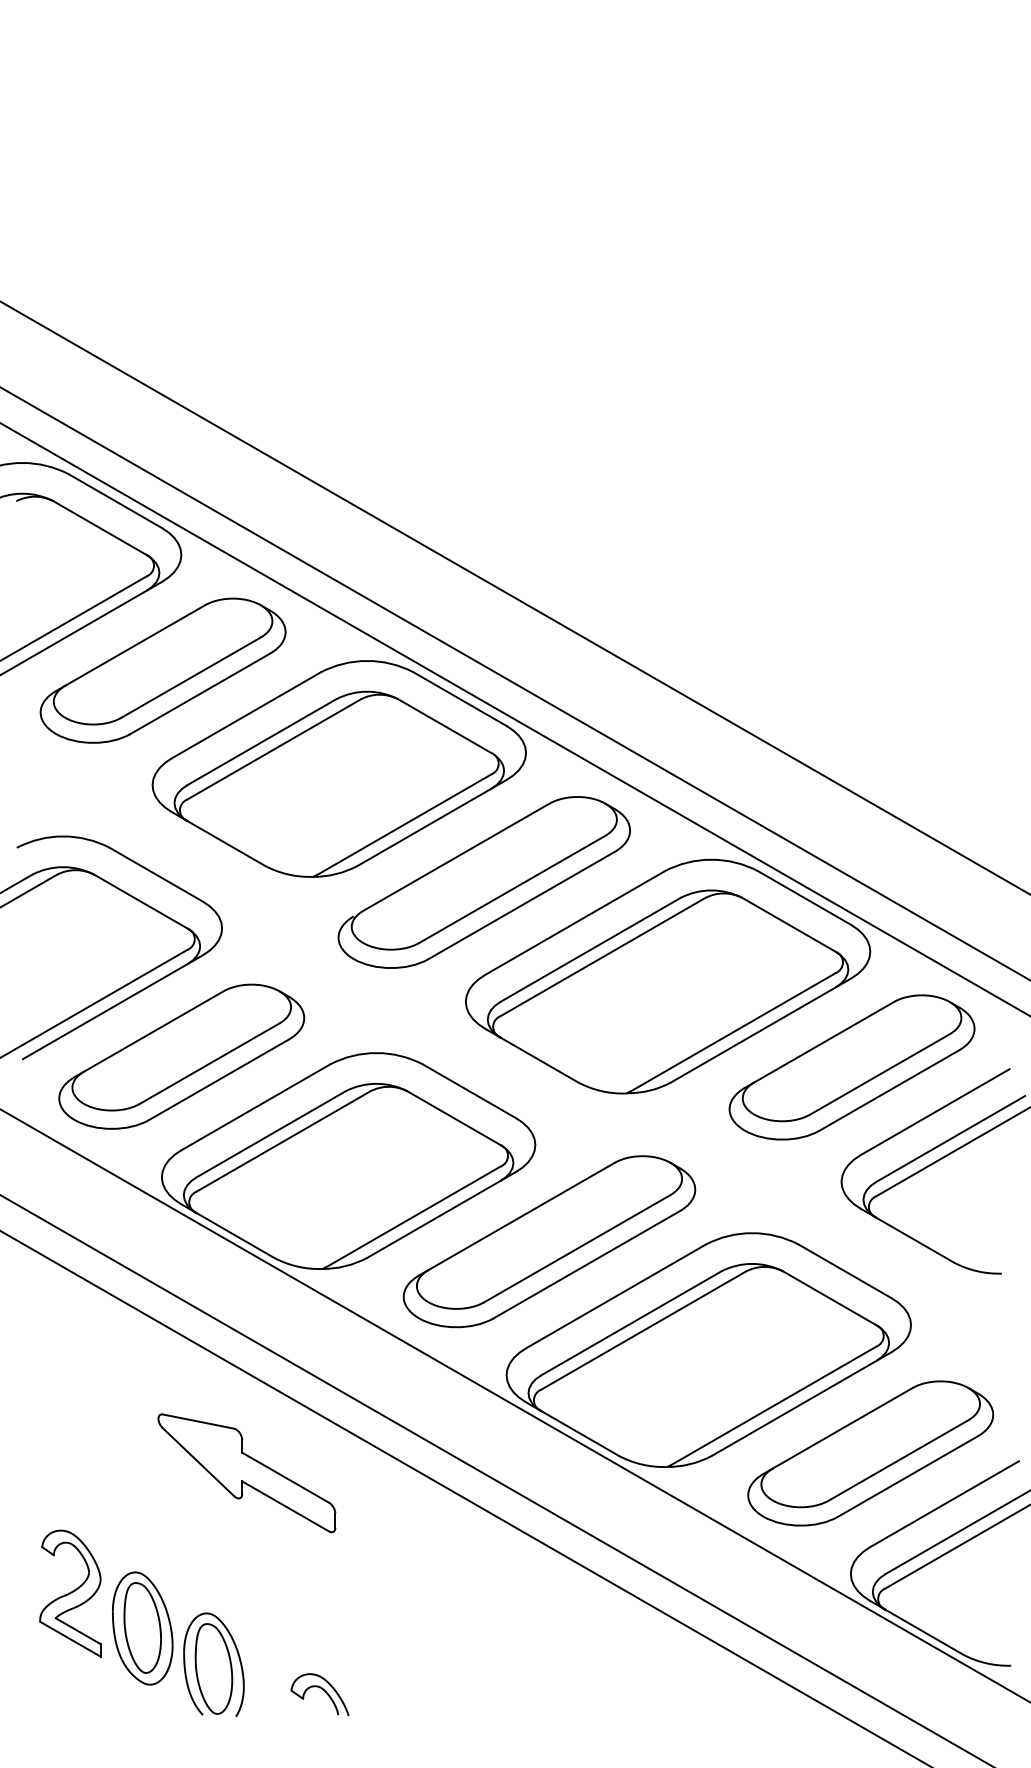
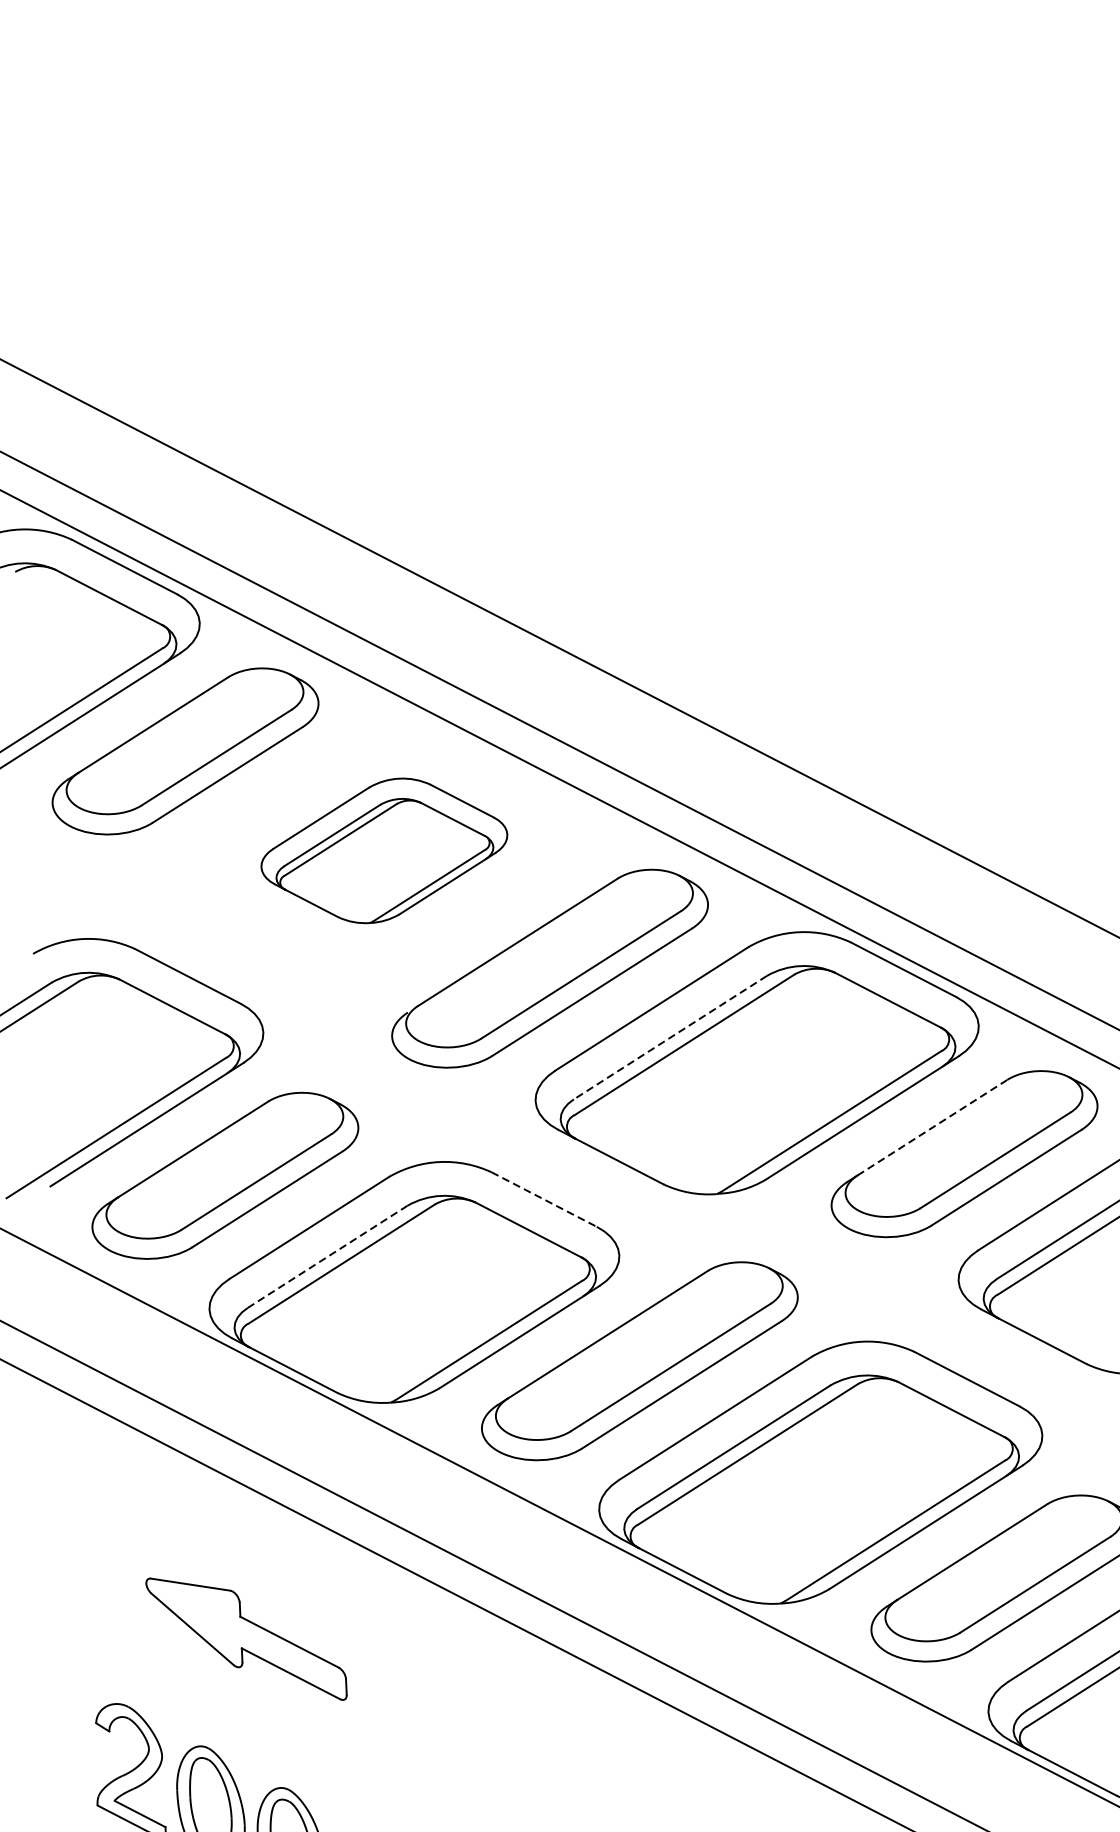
part: (338, 768) -> (383, 850), size x0.6
line: (590, 949) -> (670, 1037), solid -> dashed
line: (824, 1042) -> (932, 1127), solid -> dashed
line: (469, 1091) -> (544, 1199), solid -> dashed
line: (271, 1134) -> (328, 1257), solid -> dashed
part: (246, 1473) -> (246, 1639), moved

